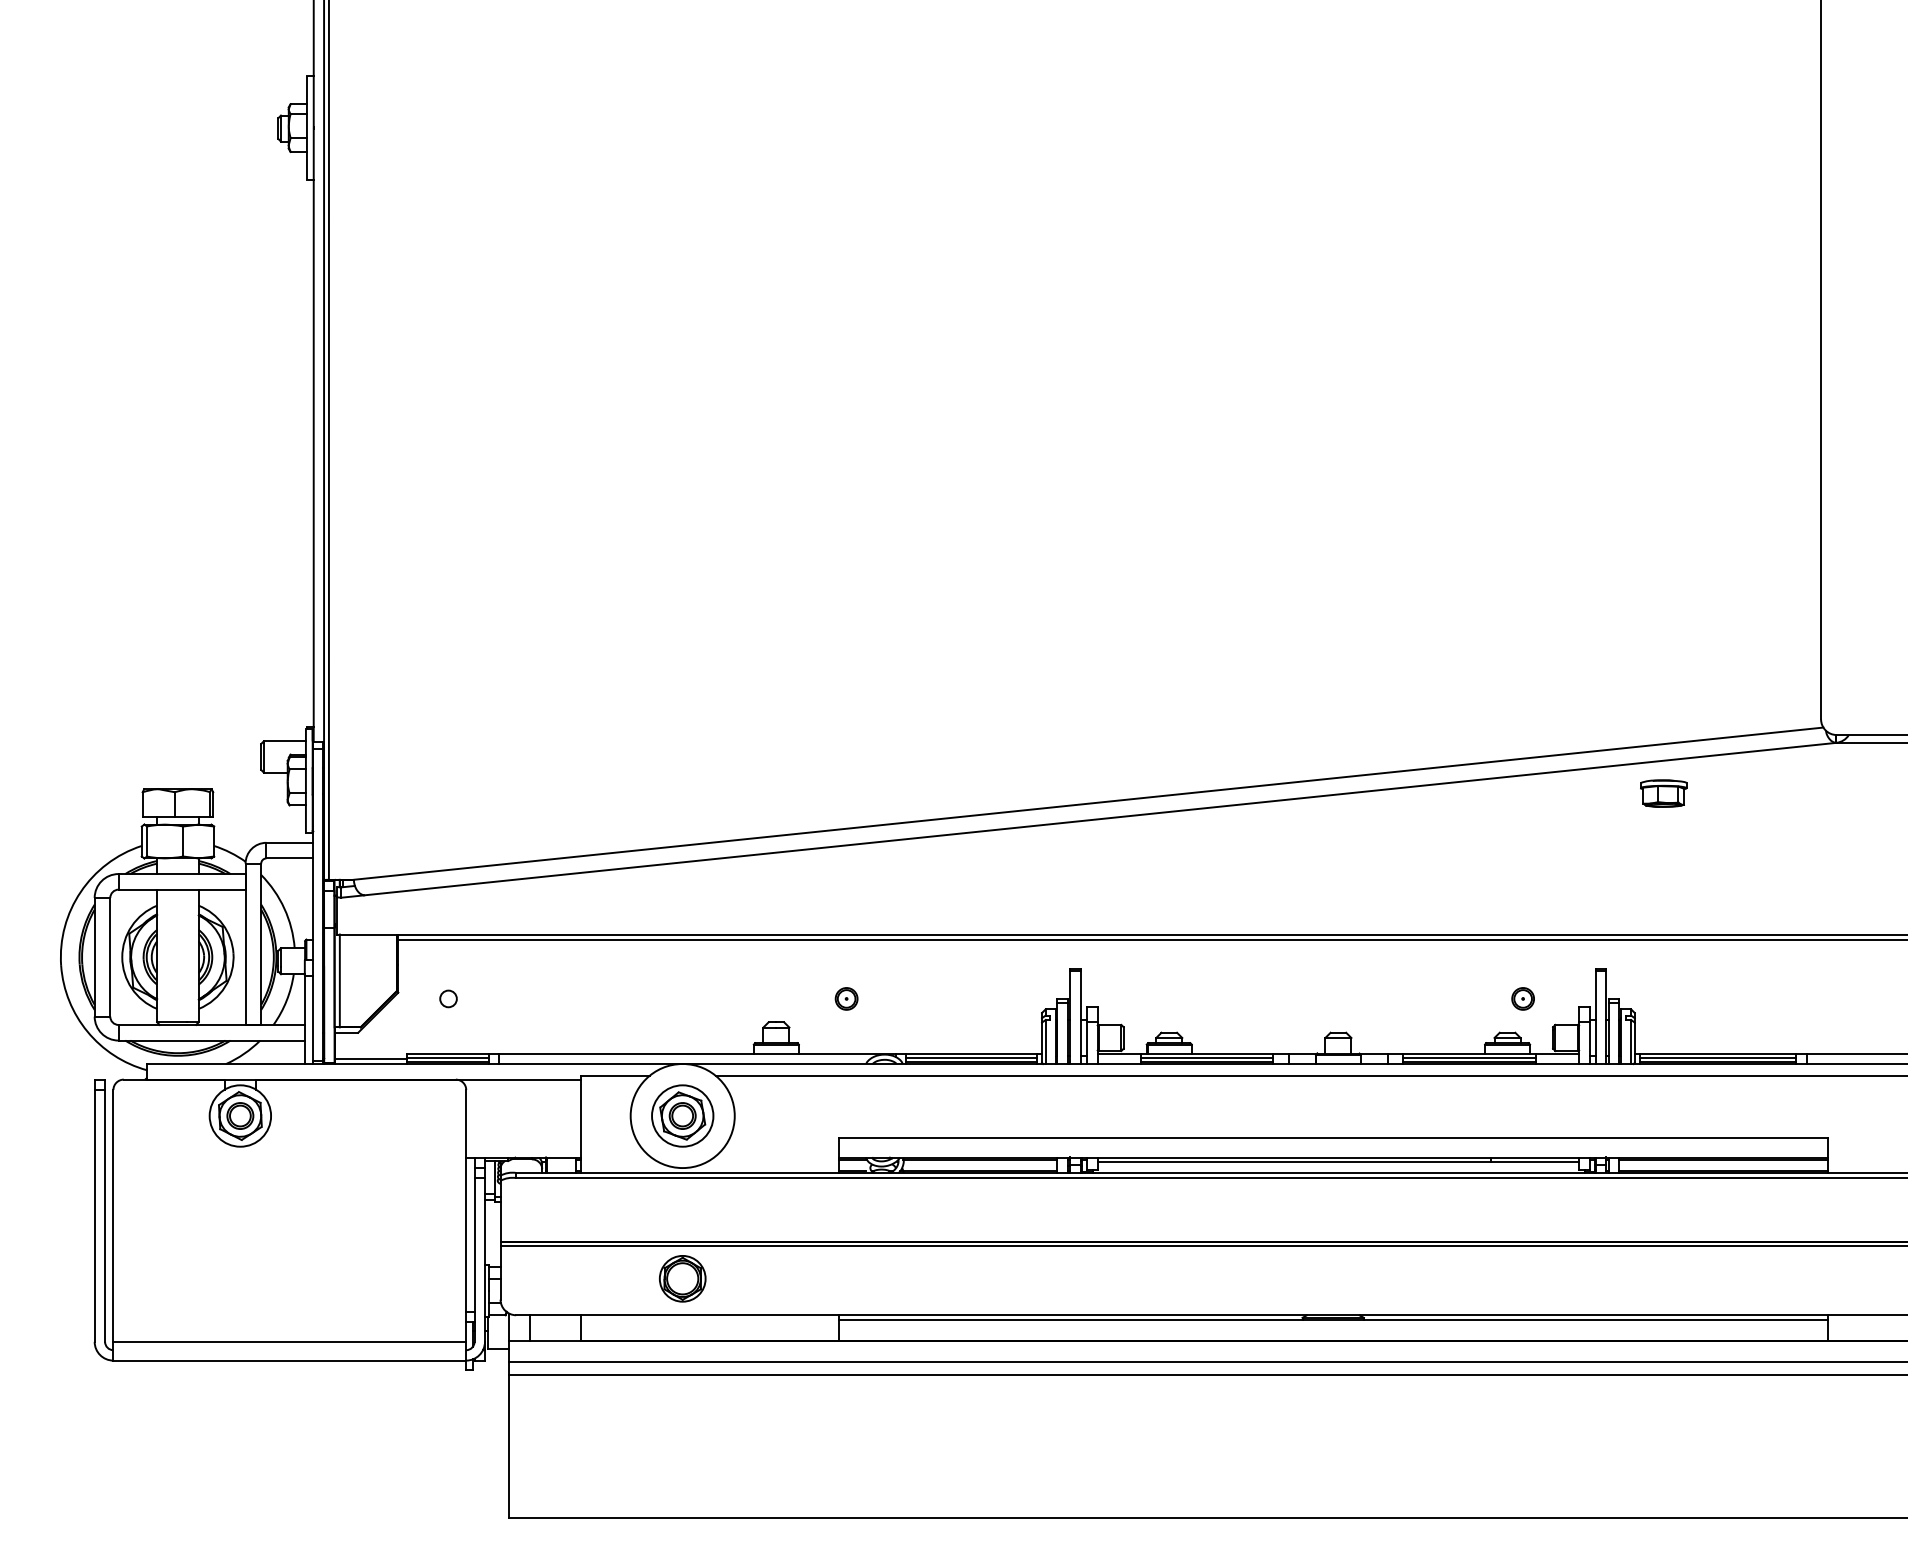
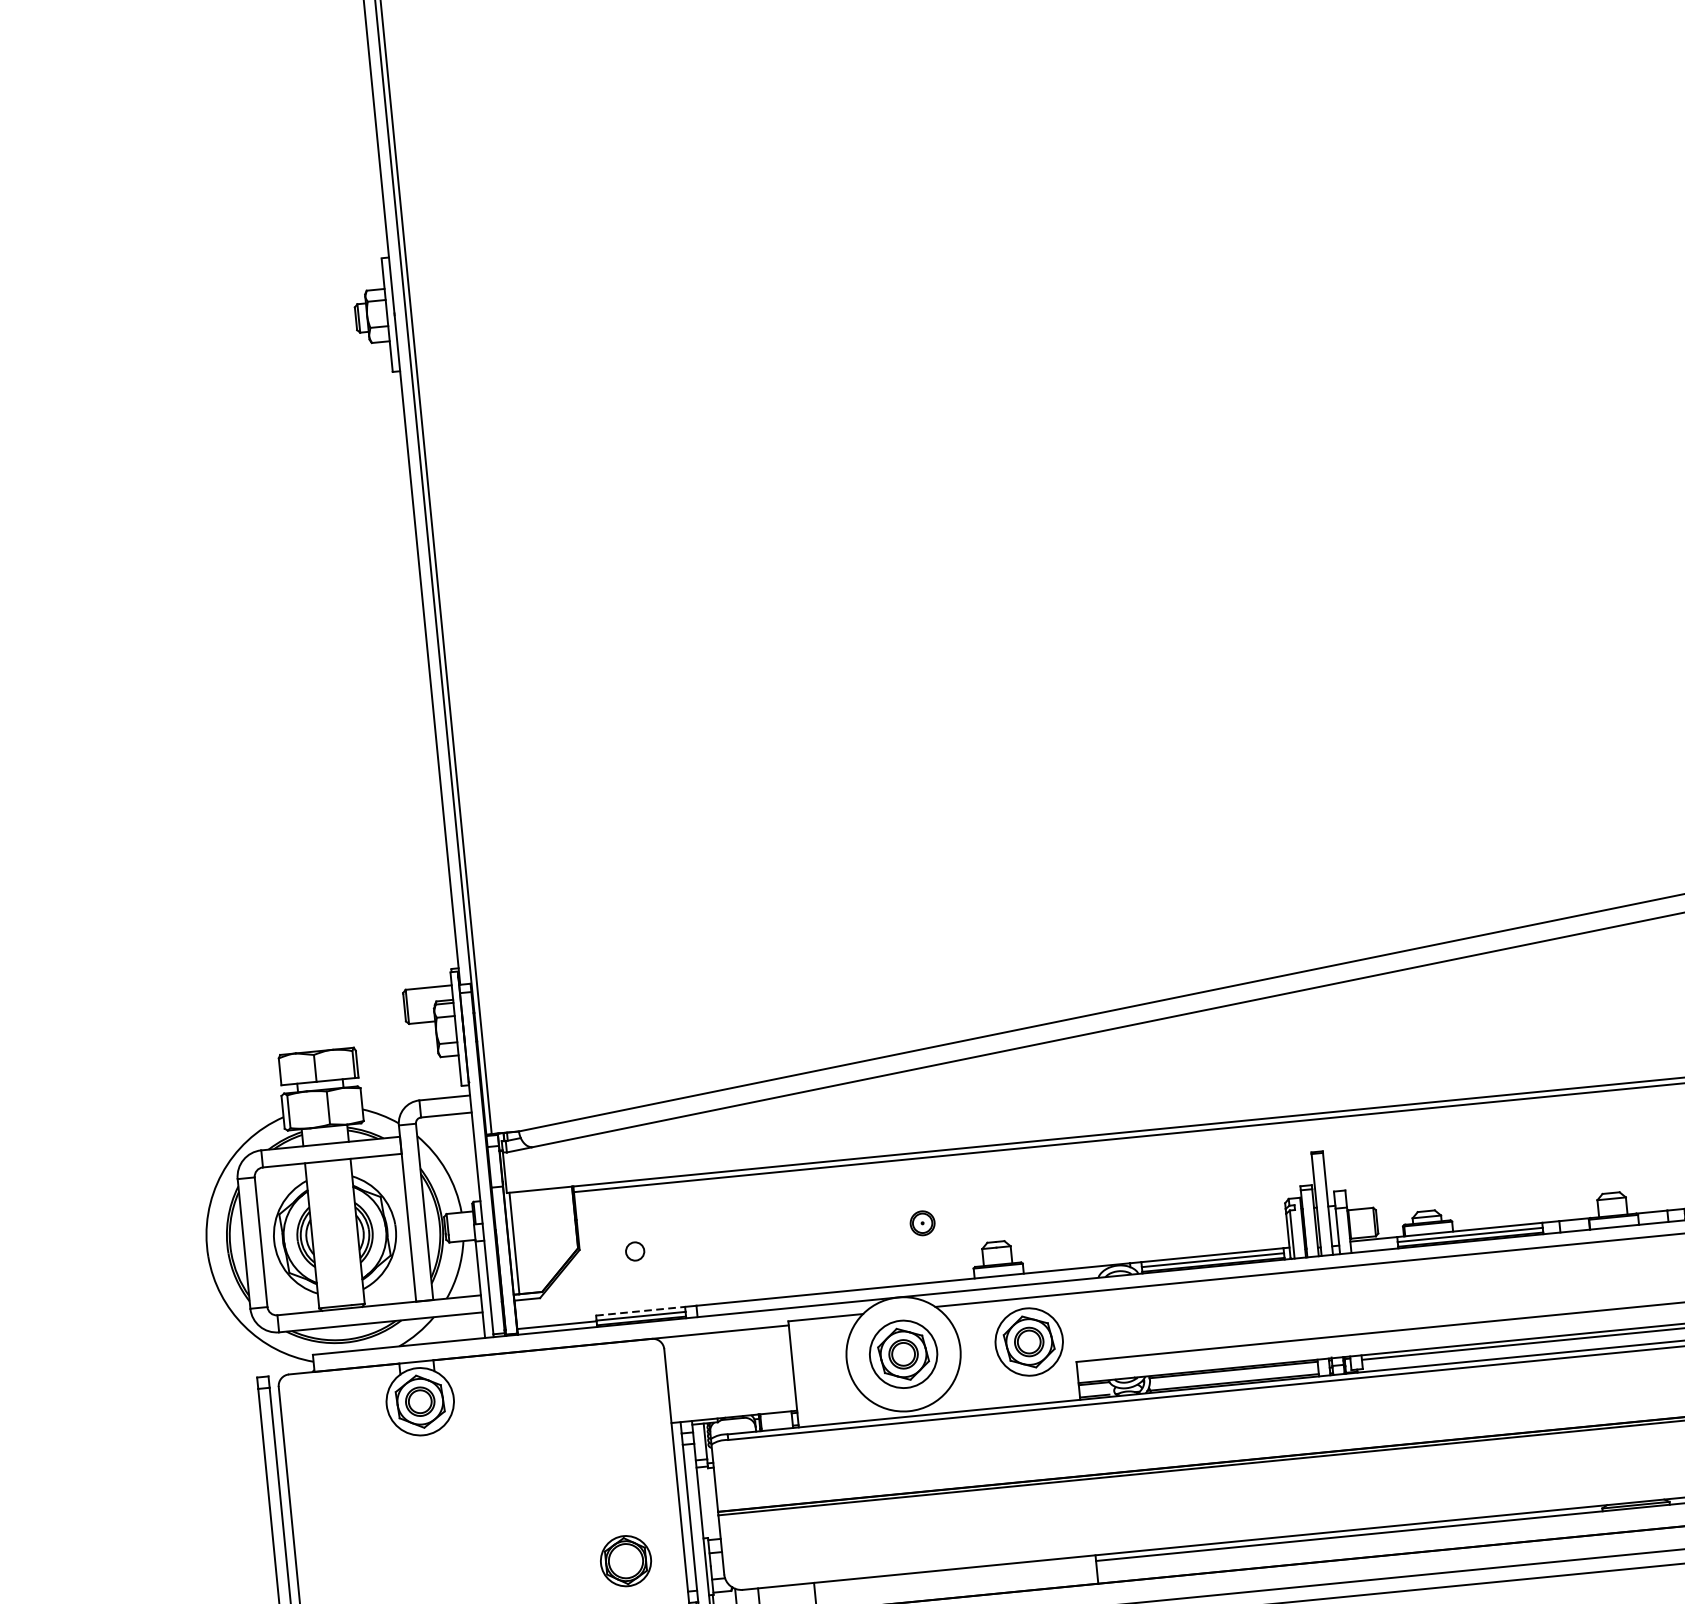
part: (846, 998) -> (922, 1222), moved
line: (448, 1053) -> (640, 1311), solid -> dashed
part: (797, 1115) -> (1028, 1341), added
part: (682, 1278) -> (625, 1560), moved

